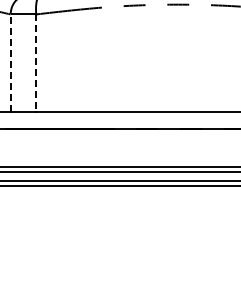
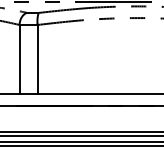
line: (10, 63) -> (19, 59), dashed -> solid
line: (36, 63) -> (37, 59), dashed -> solid

